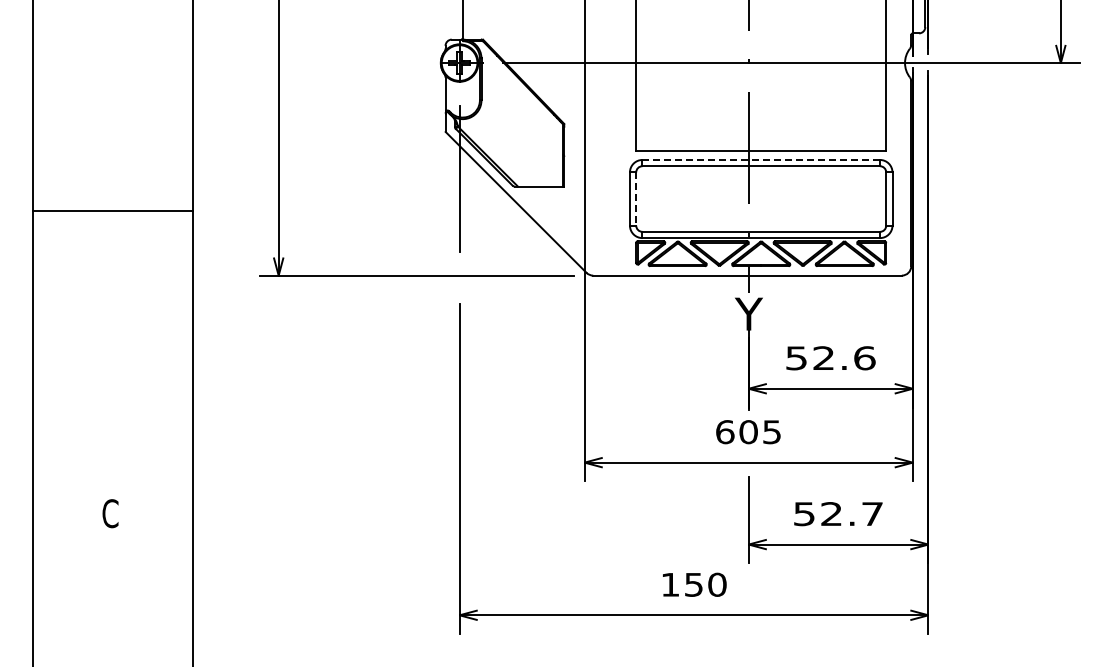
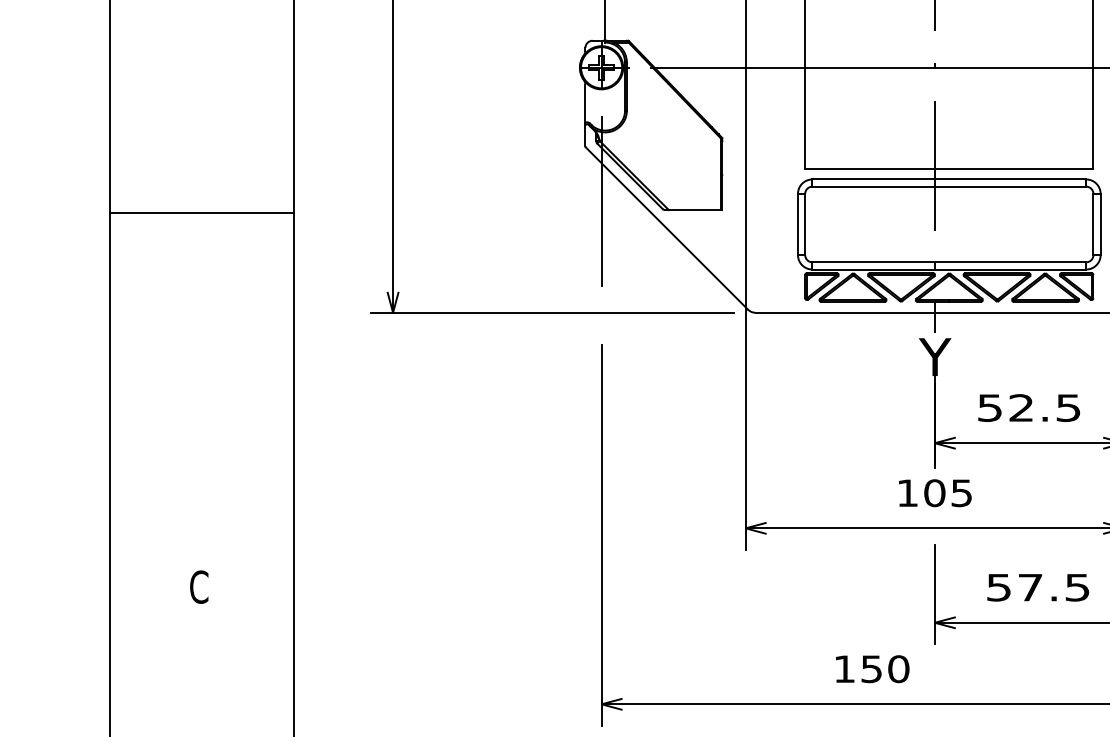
line: (761, 159) -> (949, 178), dashed -> solid
line: (636, 199) -> (805, 225), dashed -> solid
line: (112, 211) -> (201, 213), moved
text: (864, 358) -> (1068, 408), 52.6 -> 52.5
text: (725, 432) -> (908, 493), 605 -> 105
text: (851, 514) -> (1053, 588), 52.7 -> 57.5

